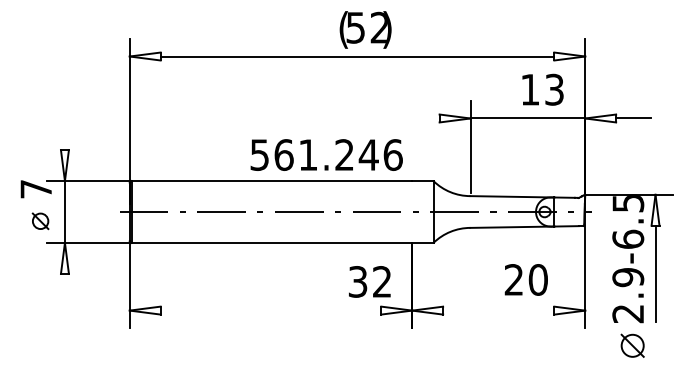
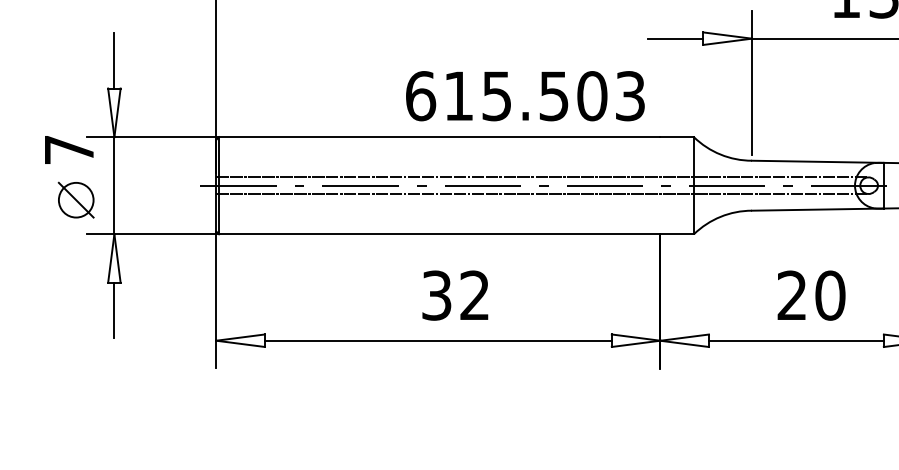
line: (421, 118) -> (674, 38), added
line: (64, 132) -> (113, 60), added
text: (326, 154) -> (525, 95), 561.246 -> 615.503
line: (336, 206) -> (541, 177), added
line: (336, 217) -> (541, 194), added
part: (40, 221) -> (75, 200), size x1.43
text: (525, 279) -> (810, 294), moved
text: (369, 281) -> (454, 294), moved
line: (64, 291) -> (113, 310), added
line: (270, 310) -> (437, 340), added
line: (498, 310) -> (796, 340), added

